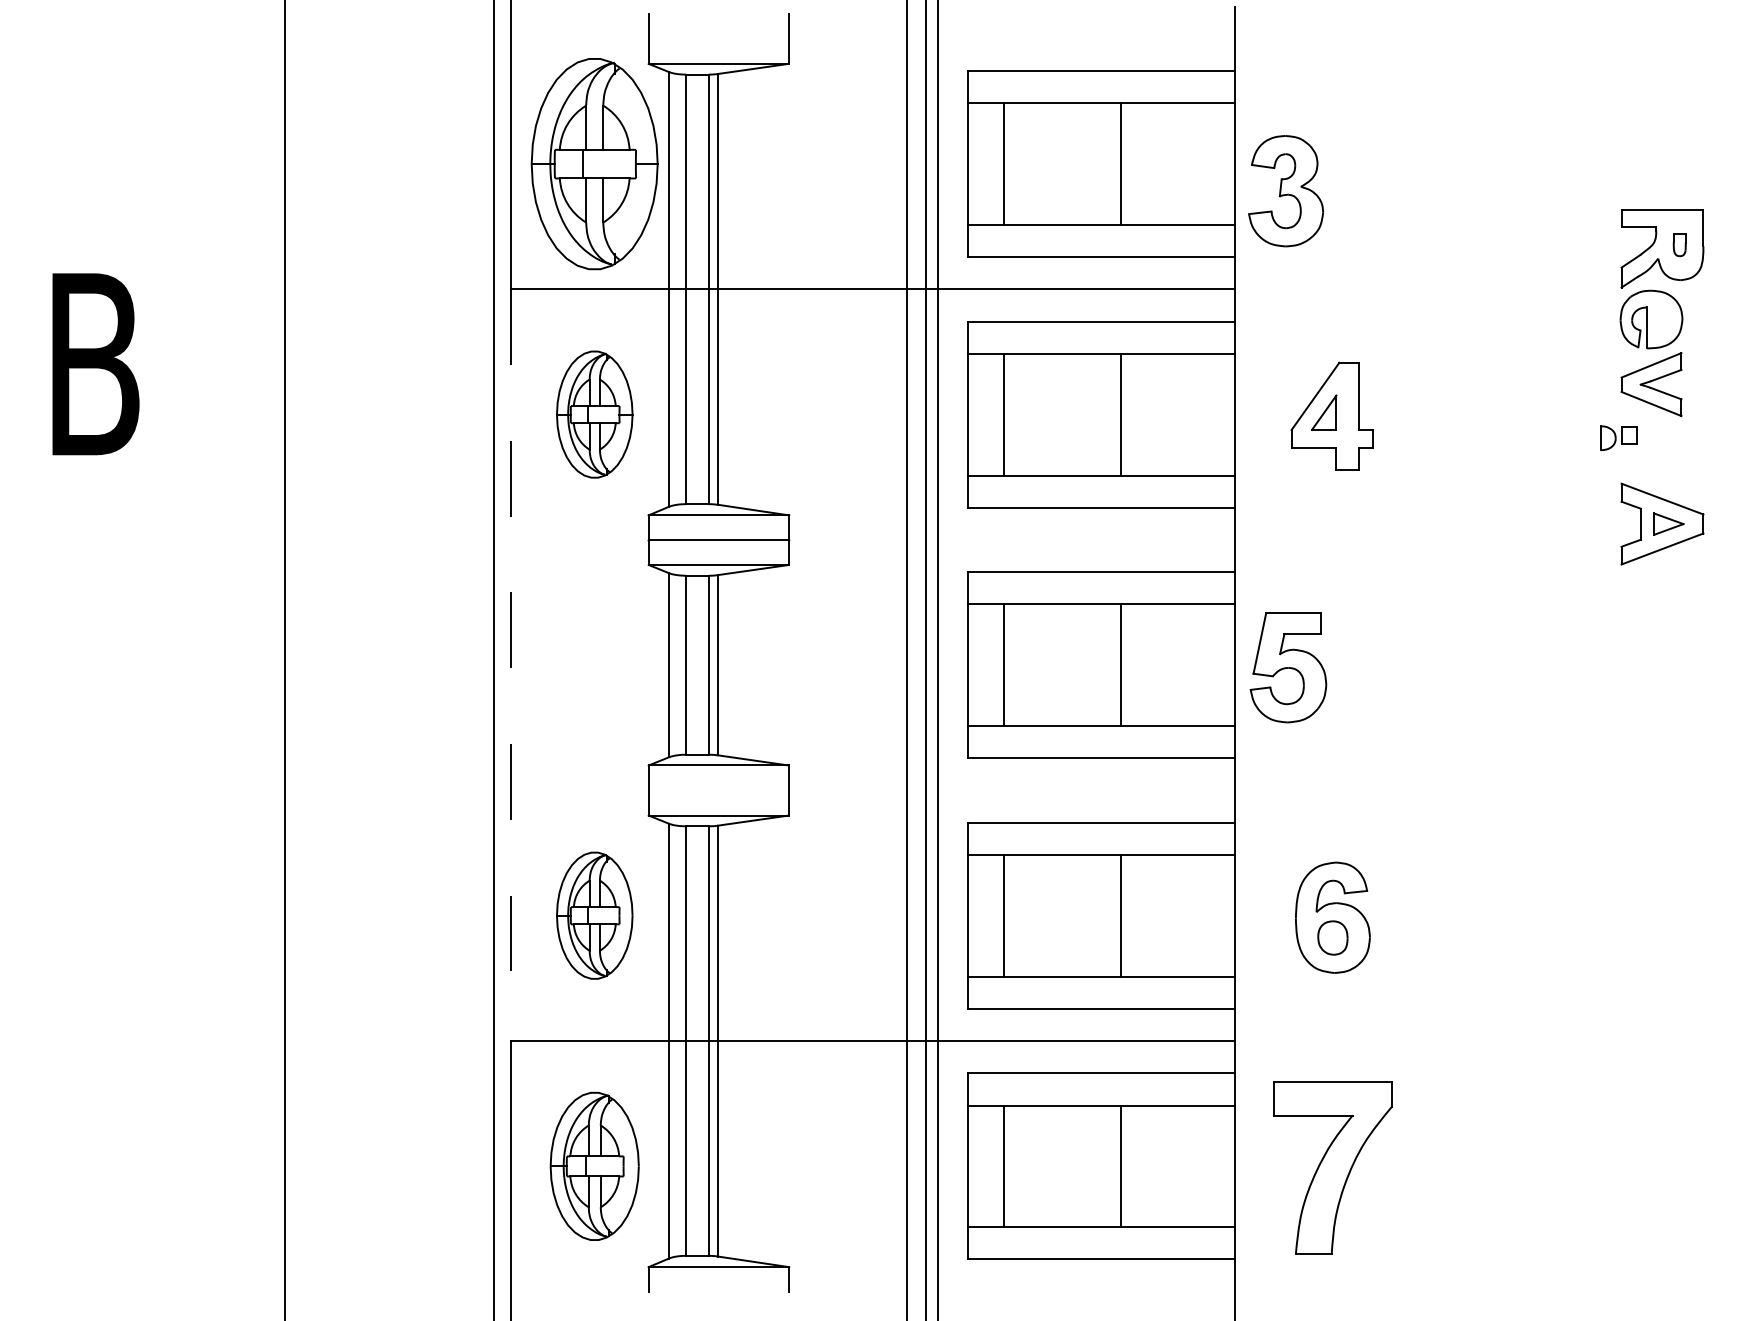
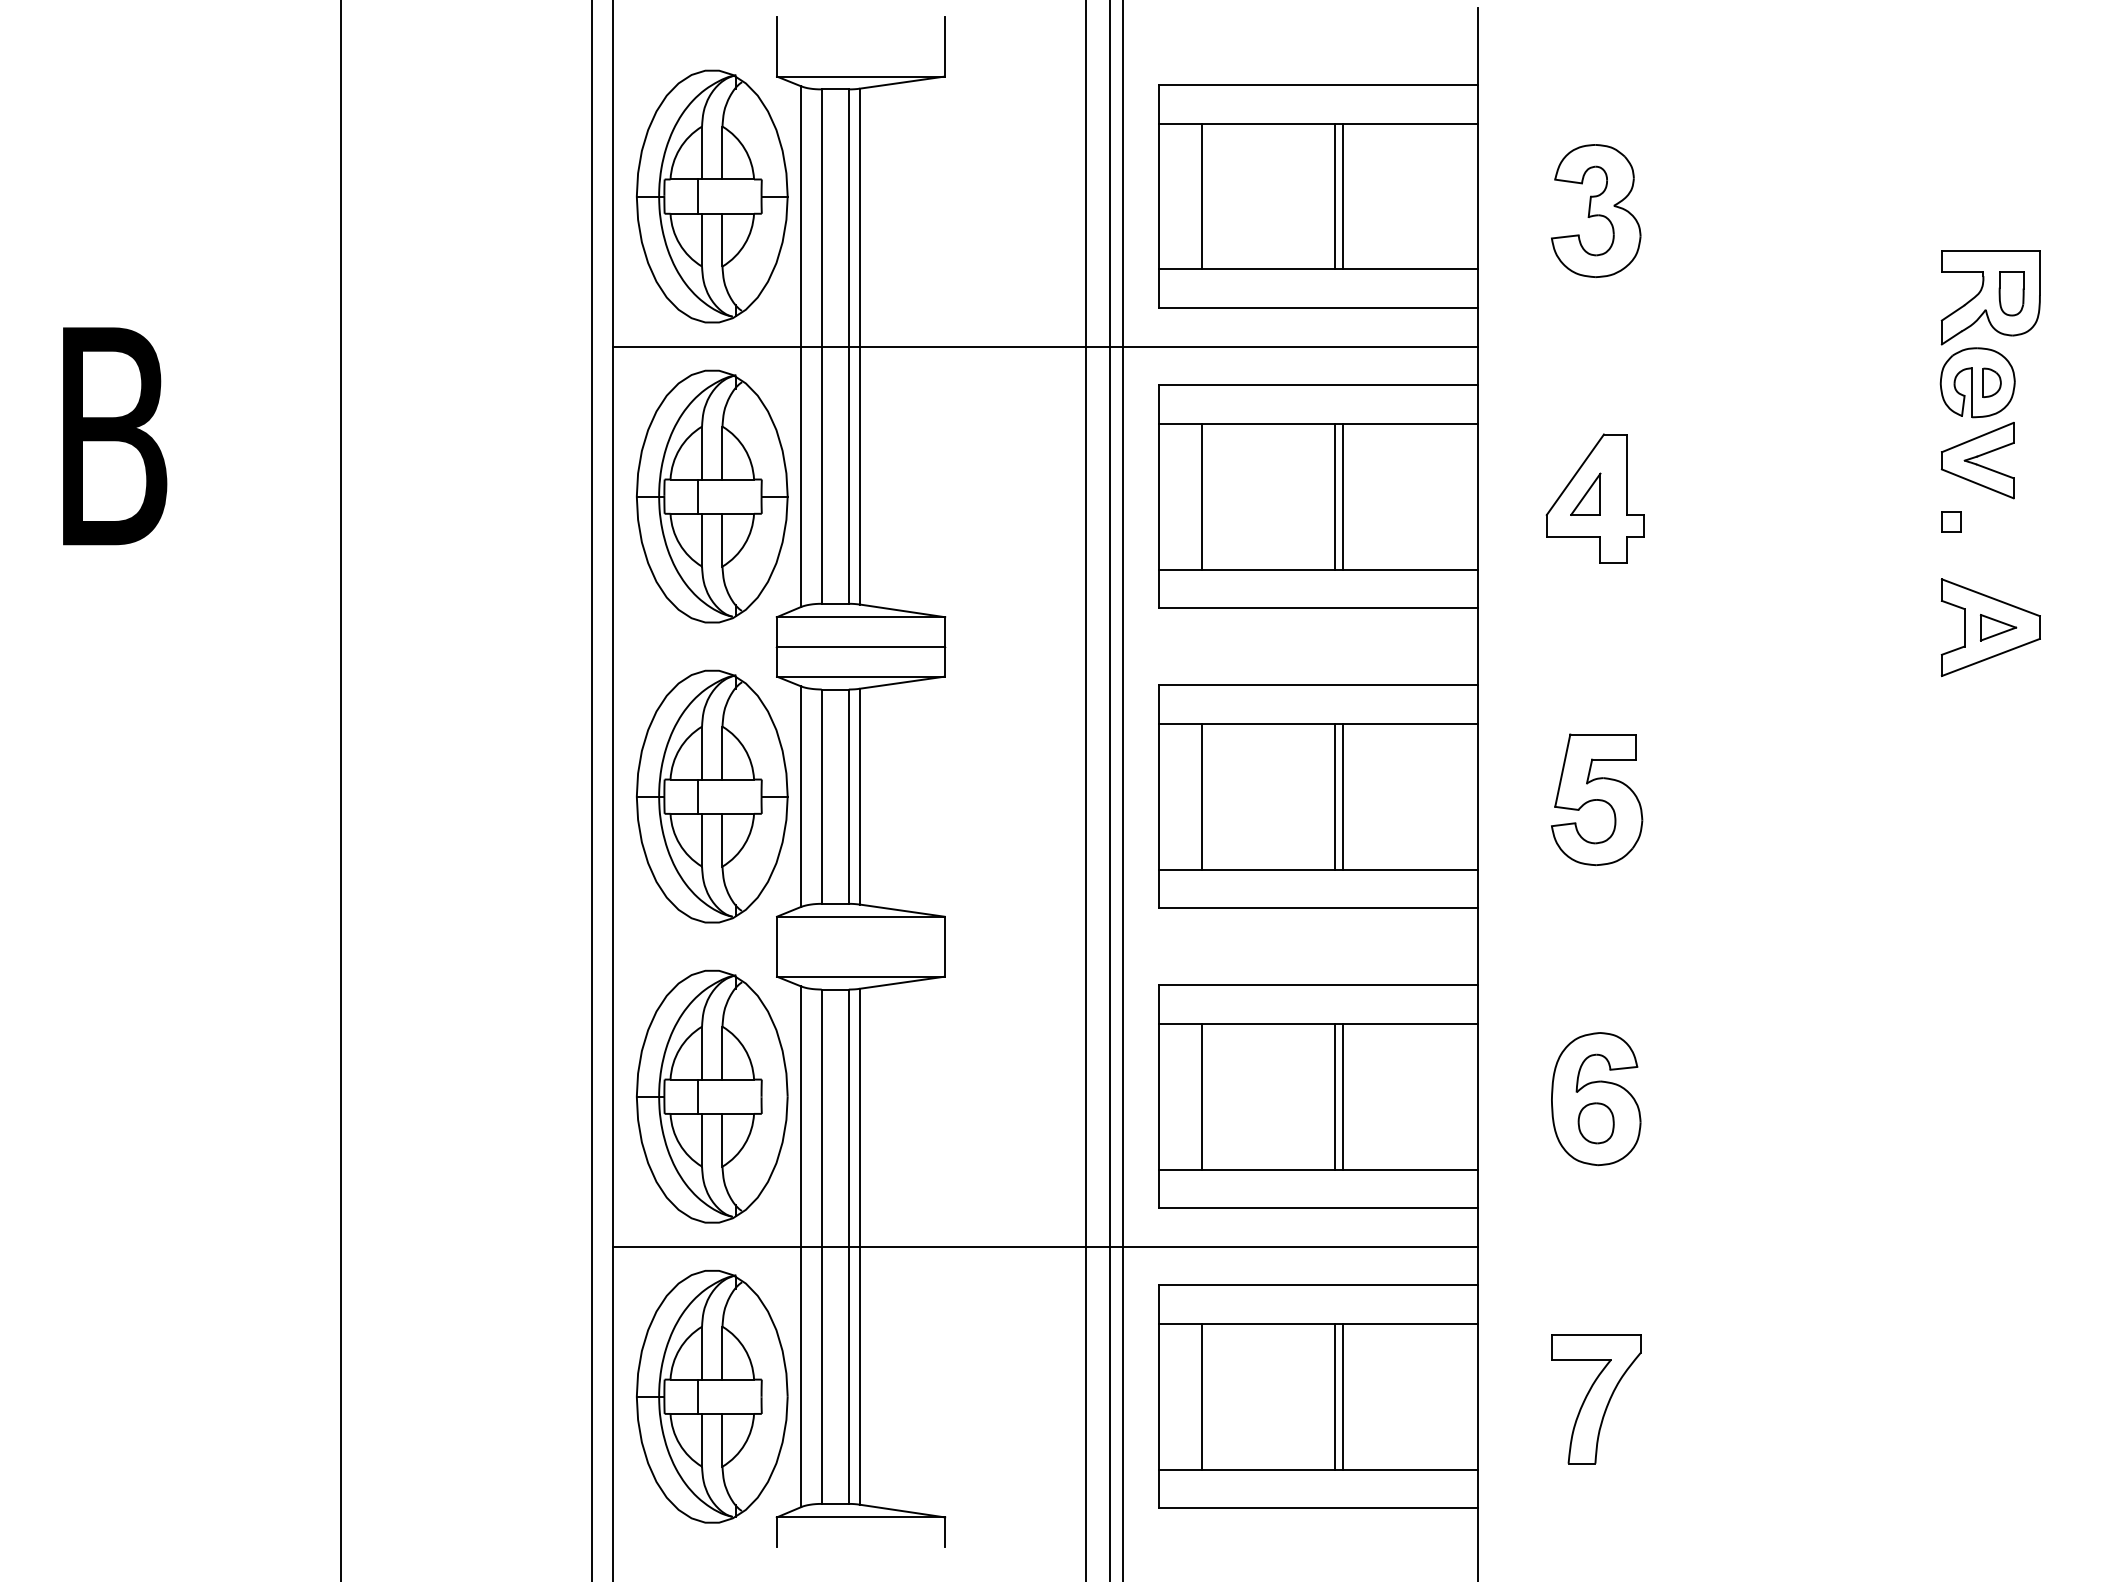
line: (1114, 164) -> (1334, 196), added
part: (1286, 190) -> (1596, 210), moved
part: (1679, 245) -> (2011, 293), size x1.67
part: (594, 414) -> (712, 496), size x1.67
line: (1114, 414) -> (1334, 496), added
part: (1607, 437) -> (1991, 382), moved
line: (511, 665) -> (612, 797), dashed -> solid
part: (594, 665) -> (712, 796), added
line: (1114, 665) -> (1334, 796), added
part: (1288, 667) -> (1597, 799), moved
part: (594, 915) -> (712, 1096), size x1.67
line: (1114, 915) -> (1334, 1096), added
part: (594, 1166) -> (712, 1396), size x1.43
line: (1114, 1166) -> (1334, 1396), added
part: (1333, 1168) -> (1596, 1399), size x0.62

